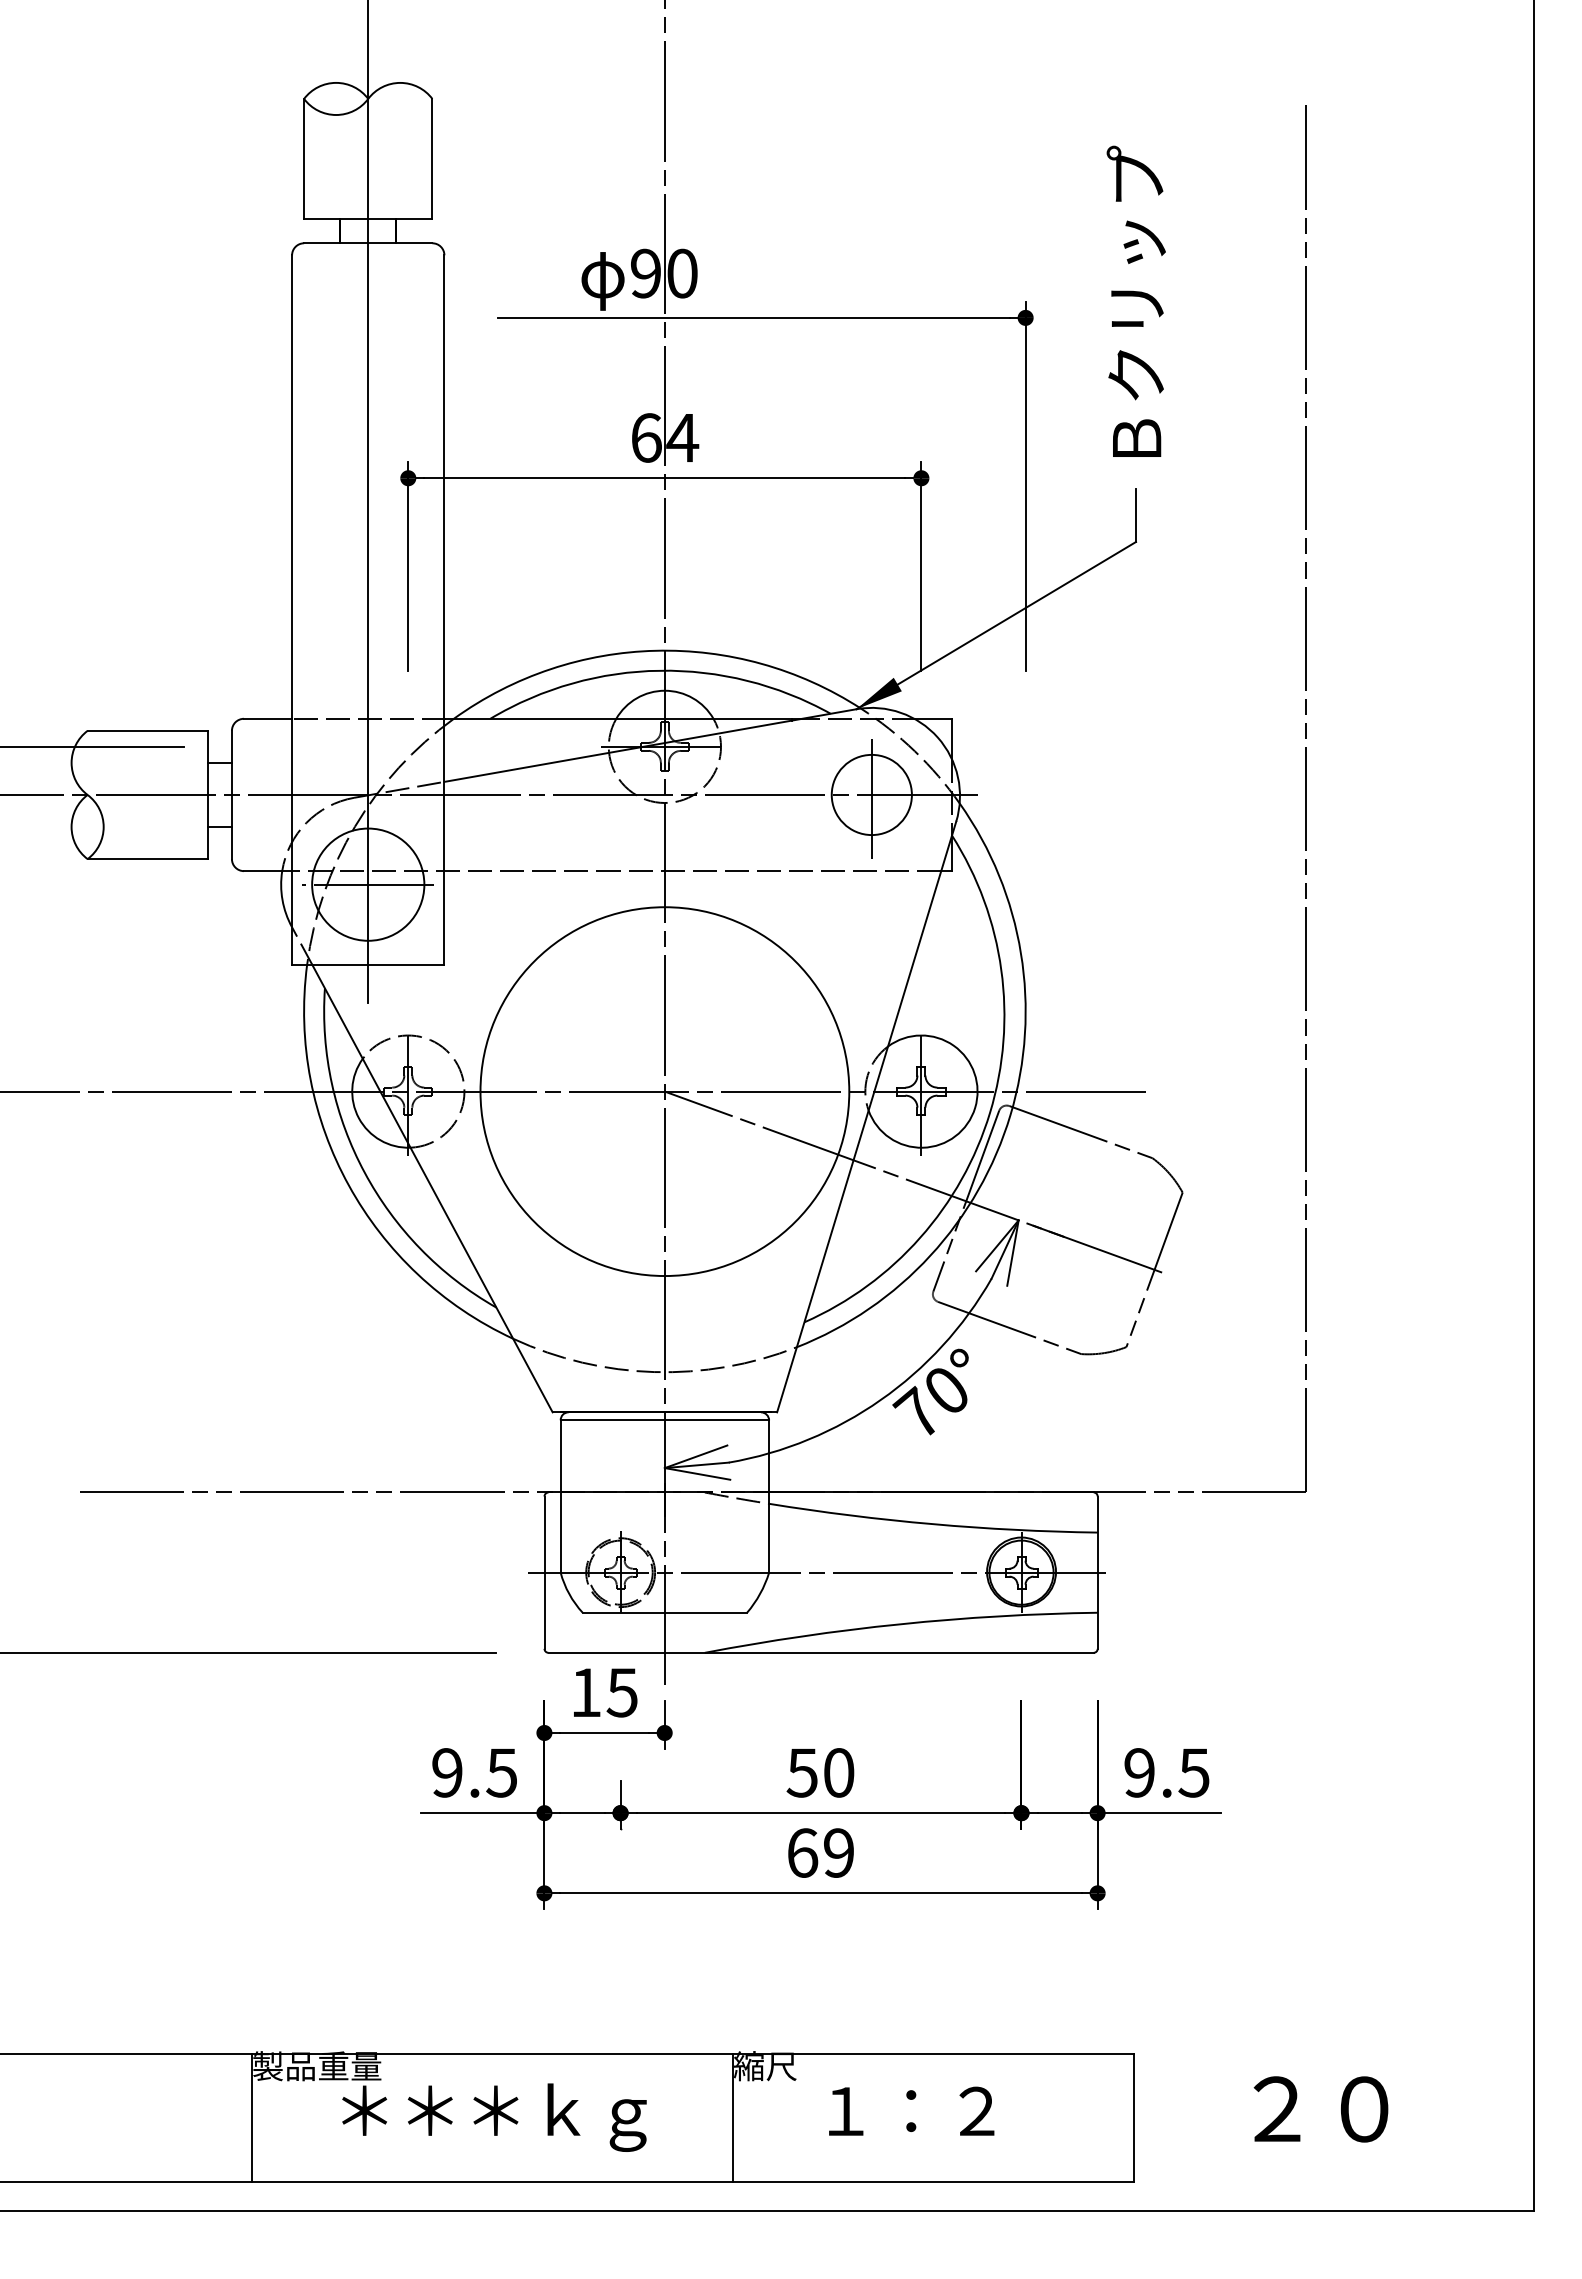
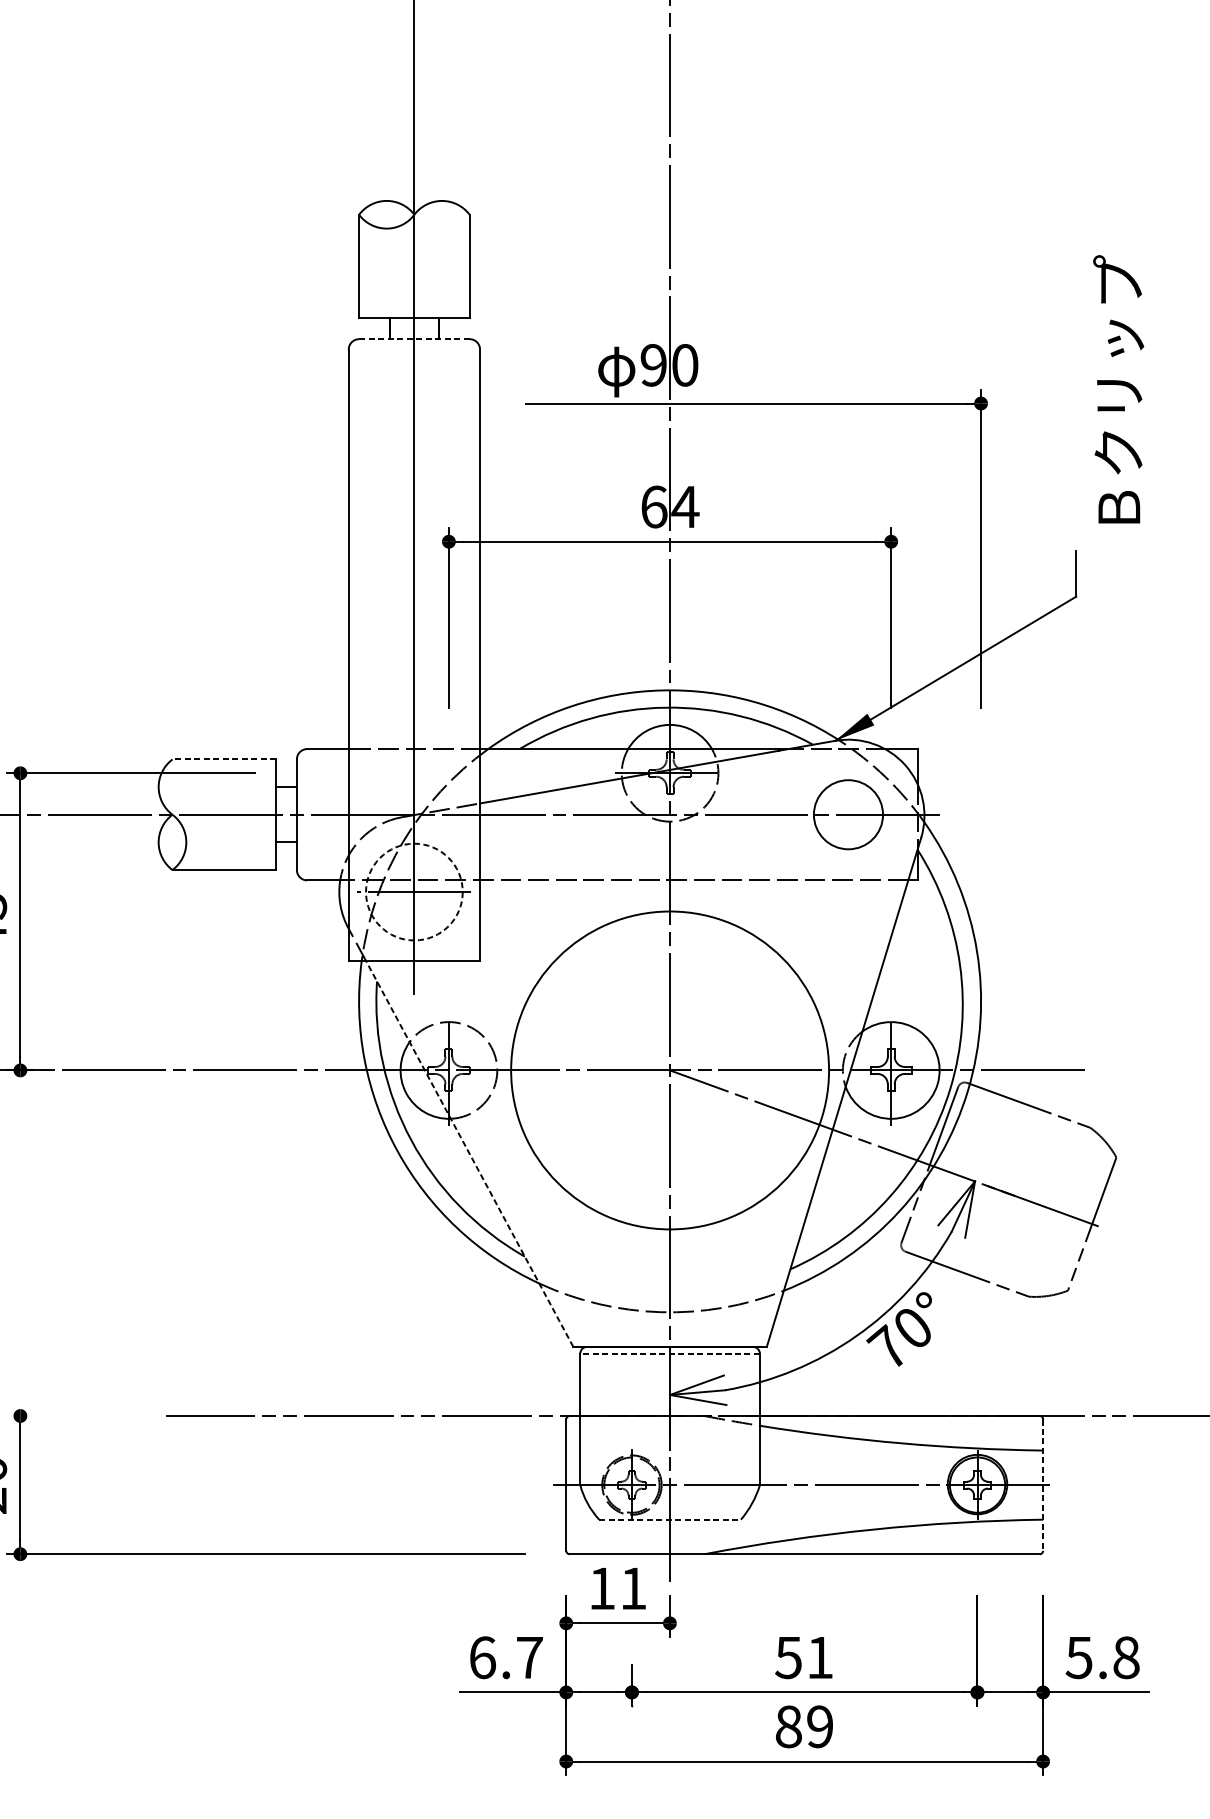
line: (367, 243) -> (413, 339), solid -> dashed
text: (1135, 300) -> (1117, 388), moved
line: (147, 730) -> (224, 759), solid -> dashed
line: (871, 794) -> (848, 814), removed
circle: (368, 884) -> (414, 891), solid -> dashed
line: (432, 1188) -> (469, 1153), solid -> dashed
line: (664, 1420) -> (669, 1353), solid -> dashed
line: (1097, 1573) -> (1042, 1485), solid -> dashed
line: (665, 1612) -> (670, 1519), solid -> dashed
text: (621, 1692) -> (632, 1588), 15 -> 11
text: (474, 1772) -> (505, 1657), 9.5 -> 6.7
text: (839, 1772) -> (820, 1657), 50 -> 51
text: (1166, 1772) -> (1102, 1657), 9.5 -> 5.8
text: (802, 1852) -> (788, 1726), 69 -> 89

